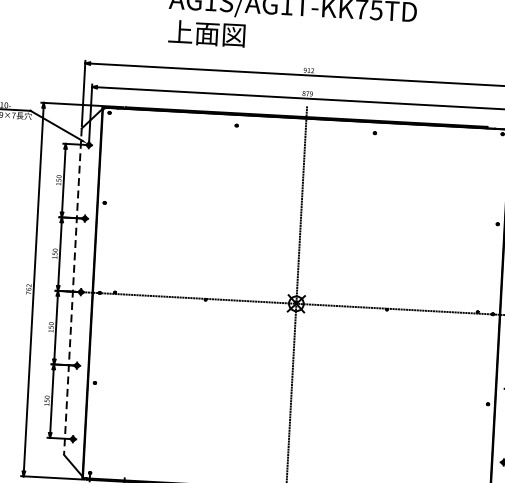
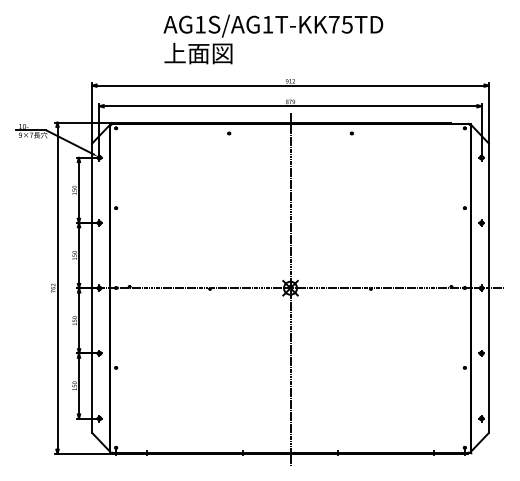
line: (73, 292) -> (92, 288), dashed -> solid

